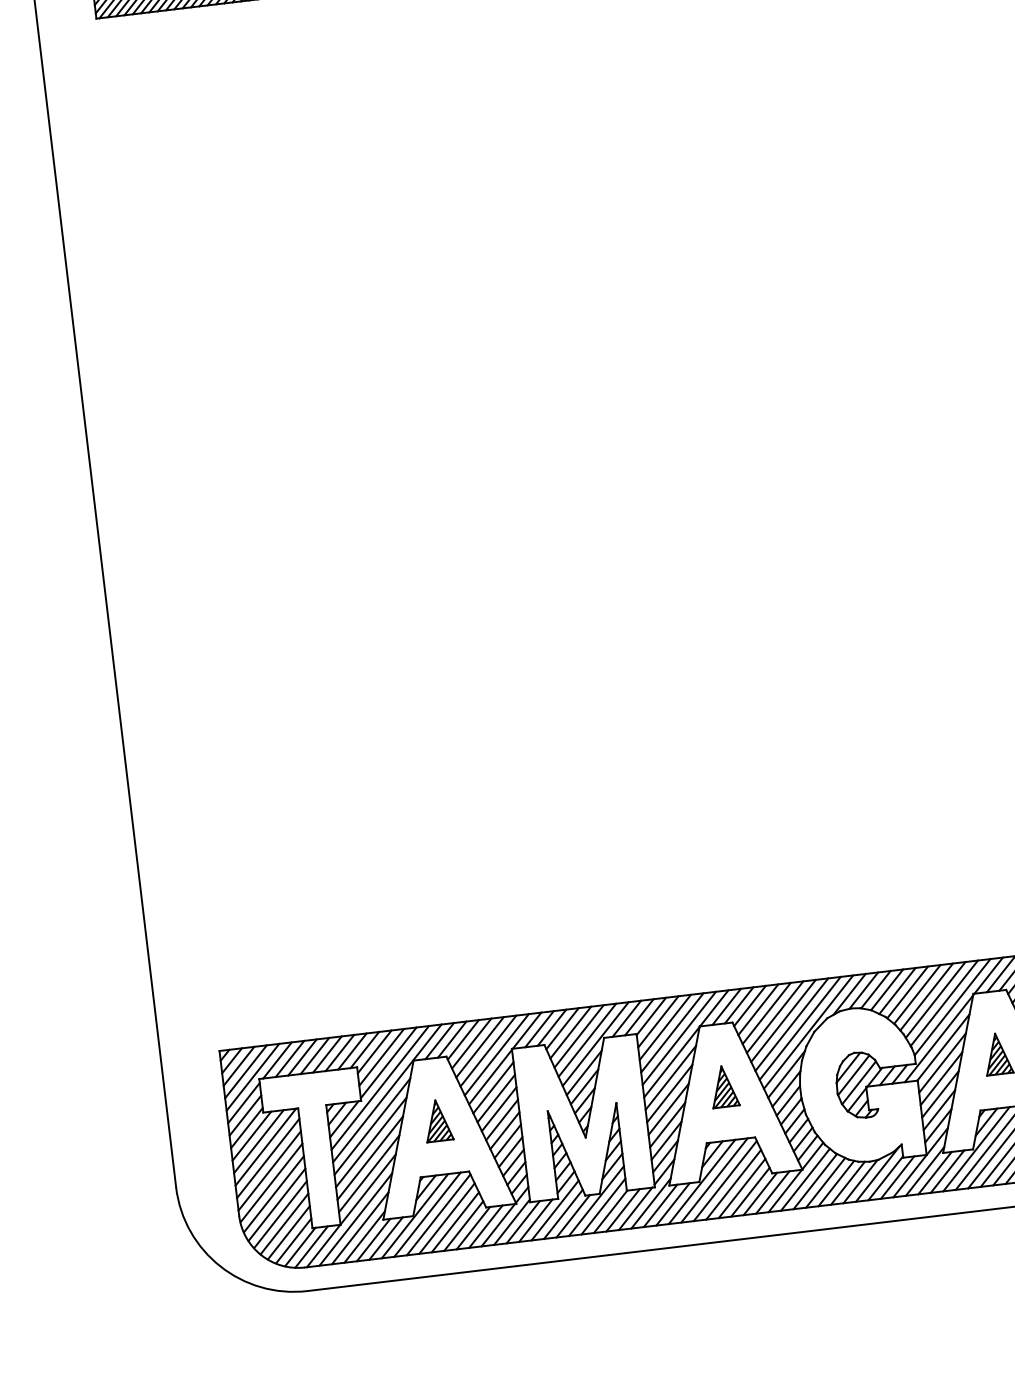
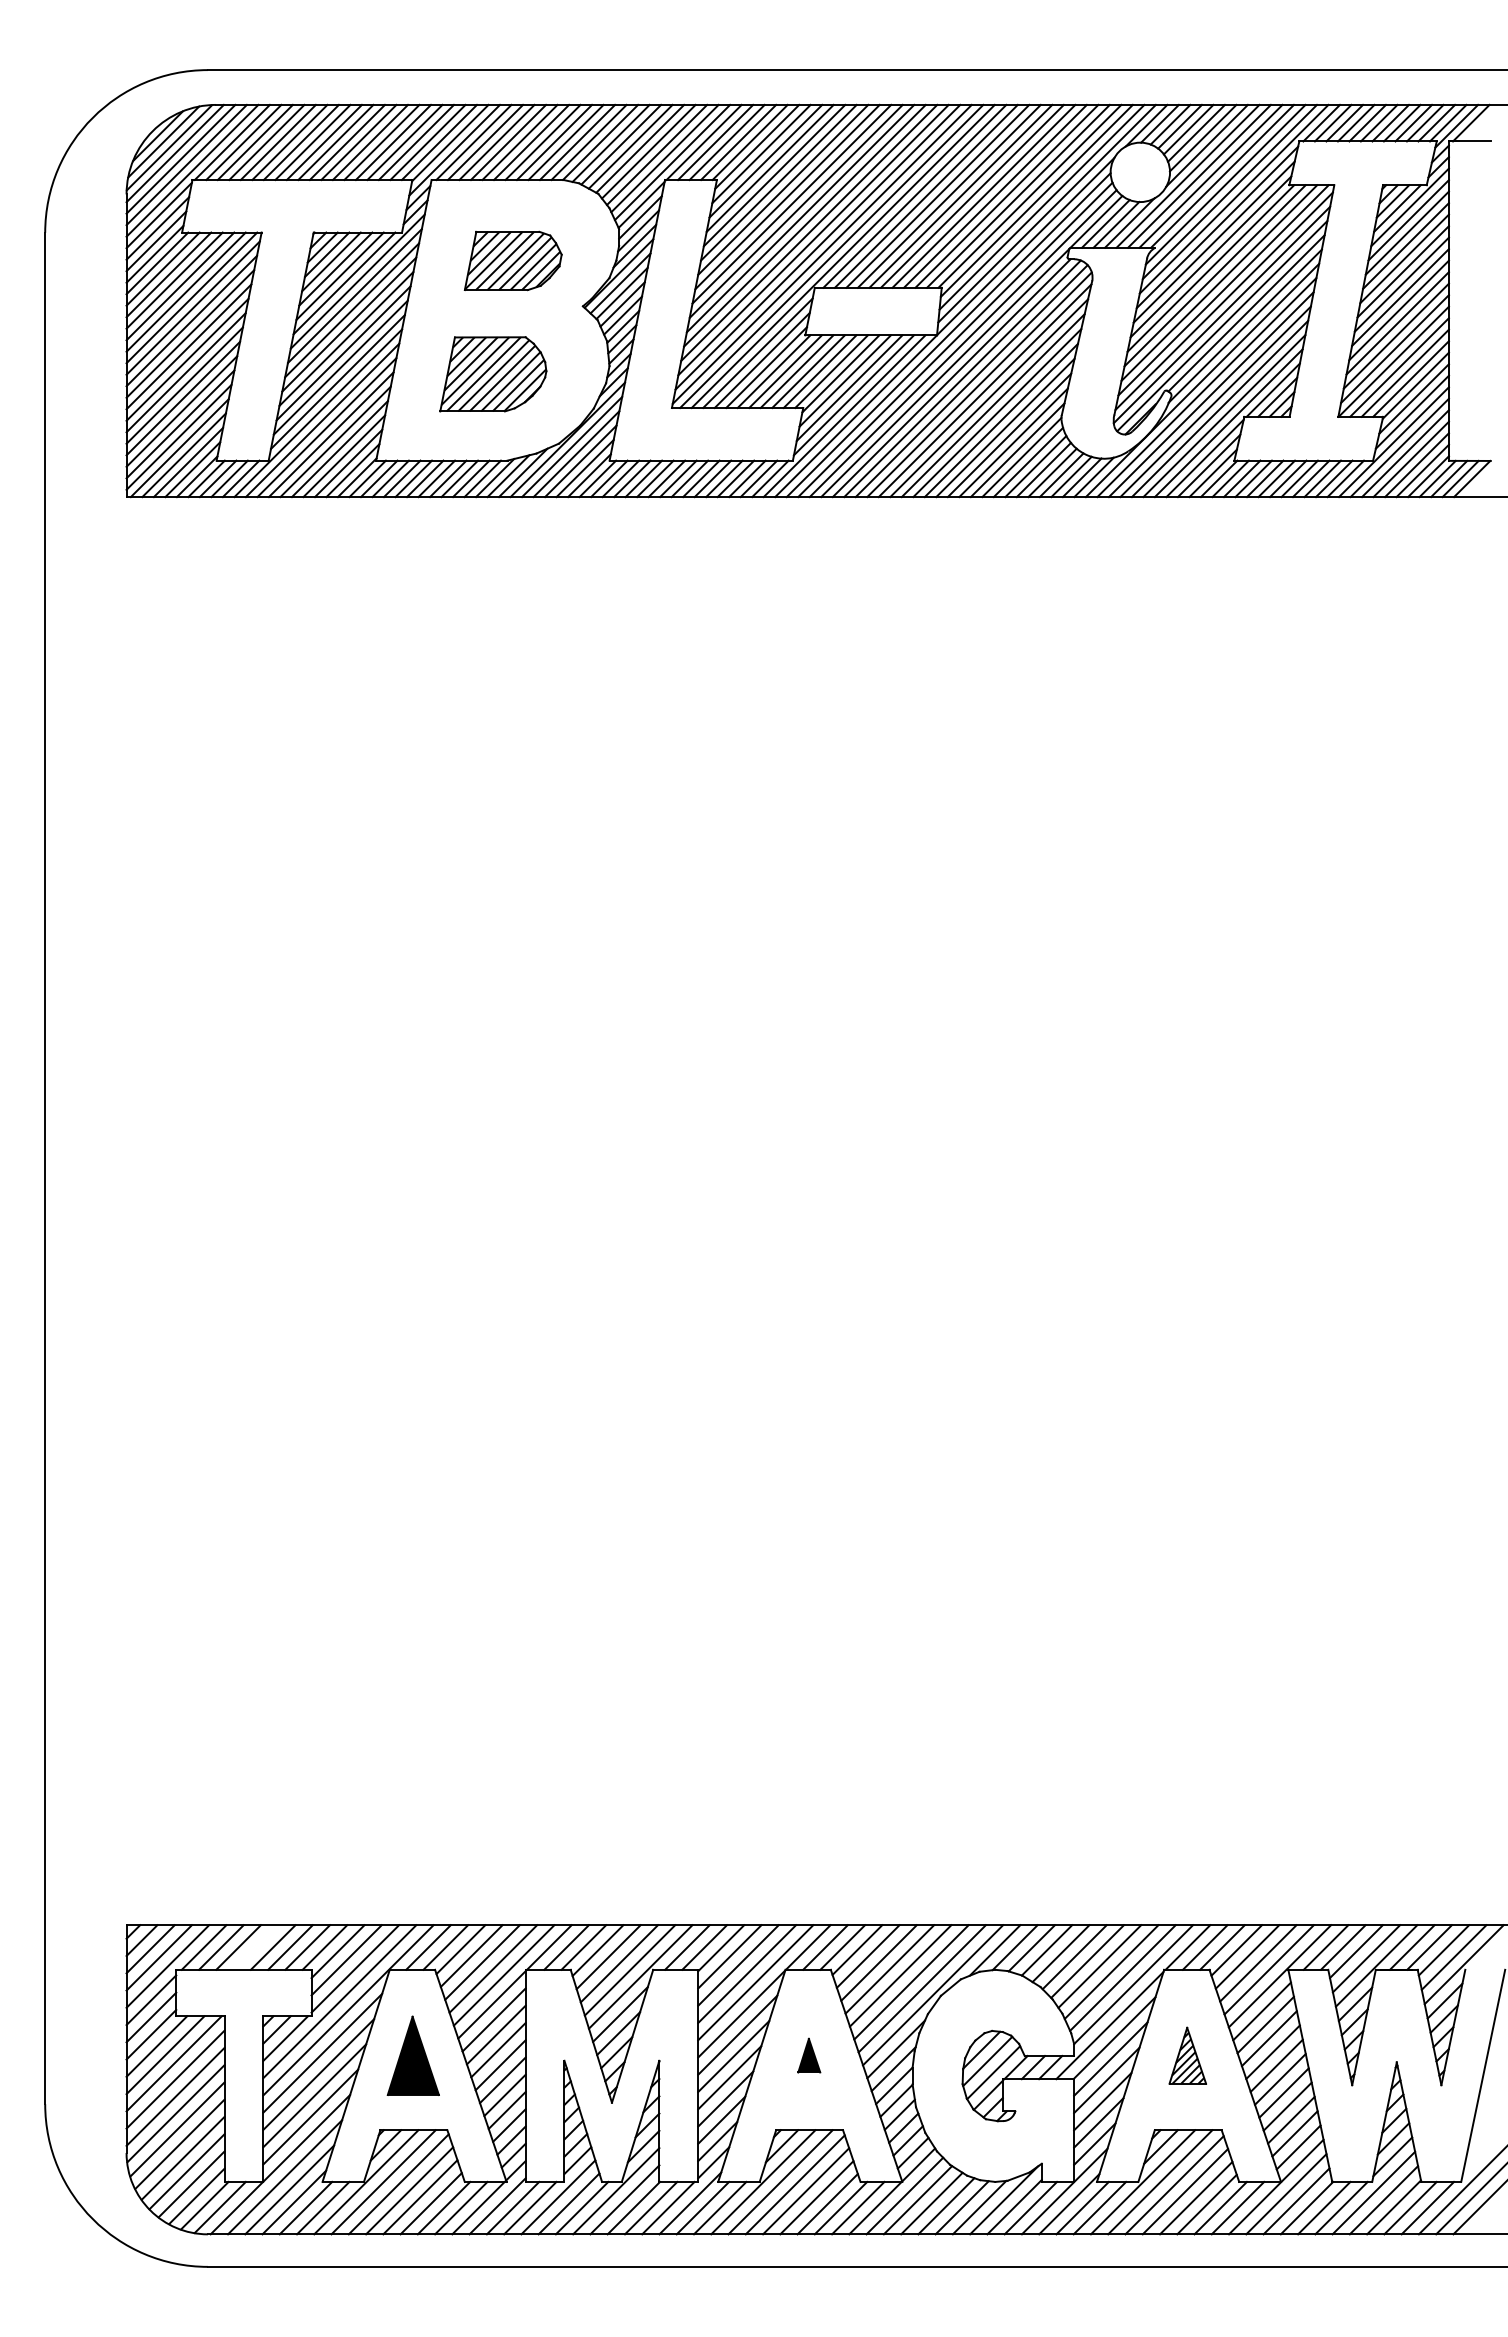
line: (314, 1056) -> (255, 1947), removed
part: (724, 1086) -> (809, 2055), size x0.6
part: (438, 1120) -> (413, 2055), size x1.4

